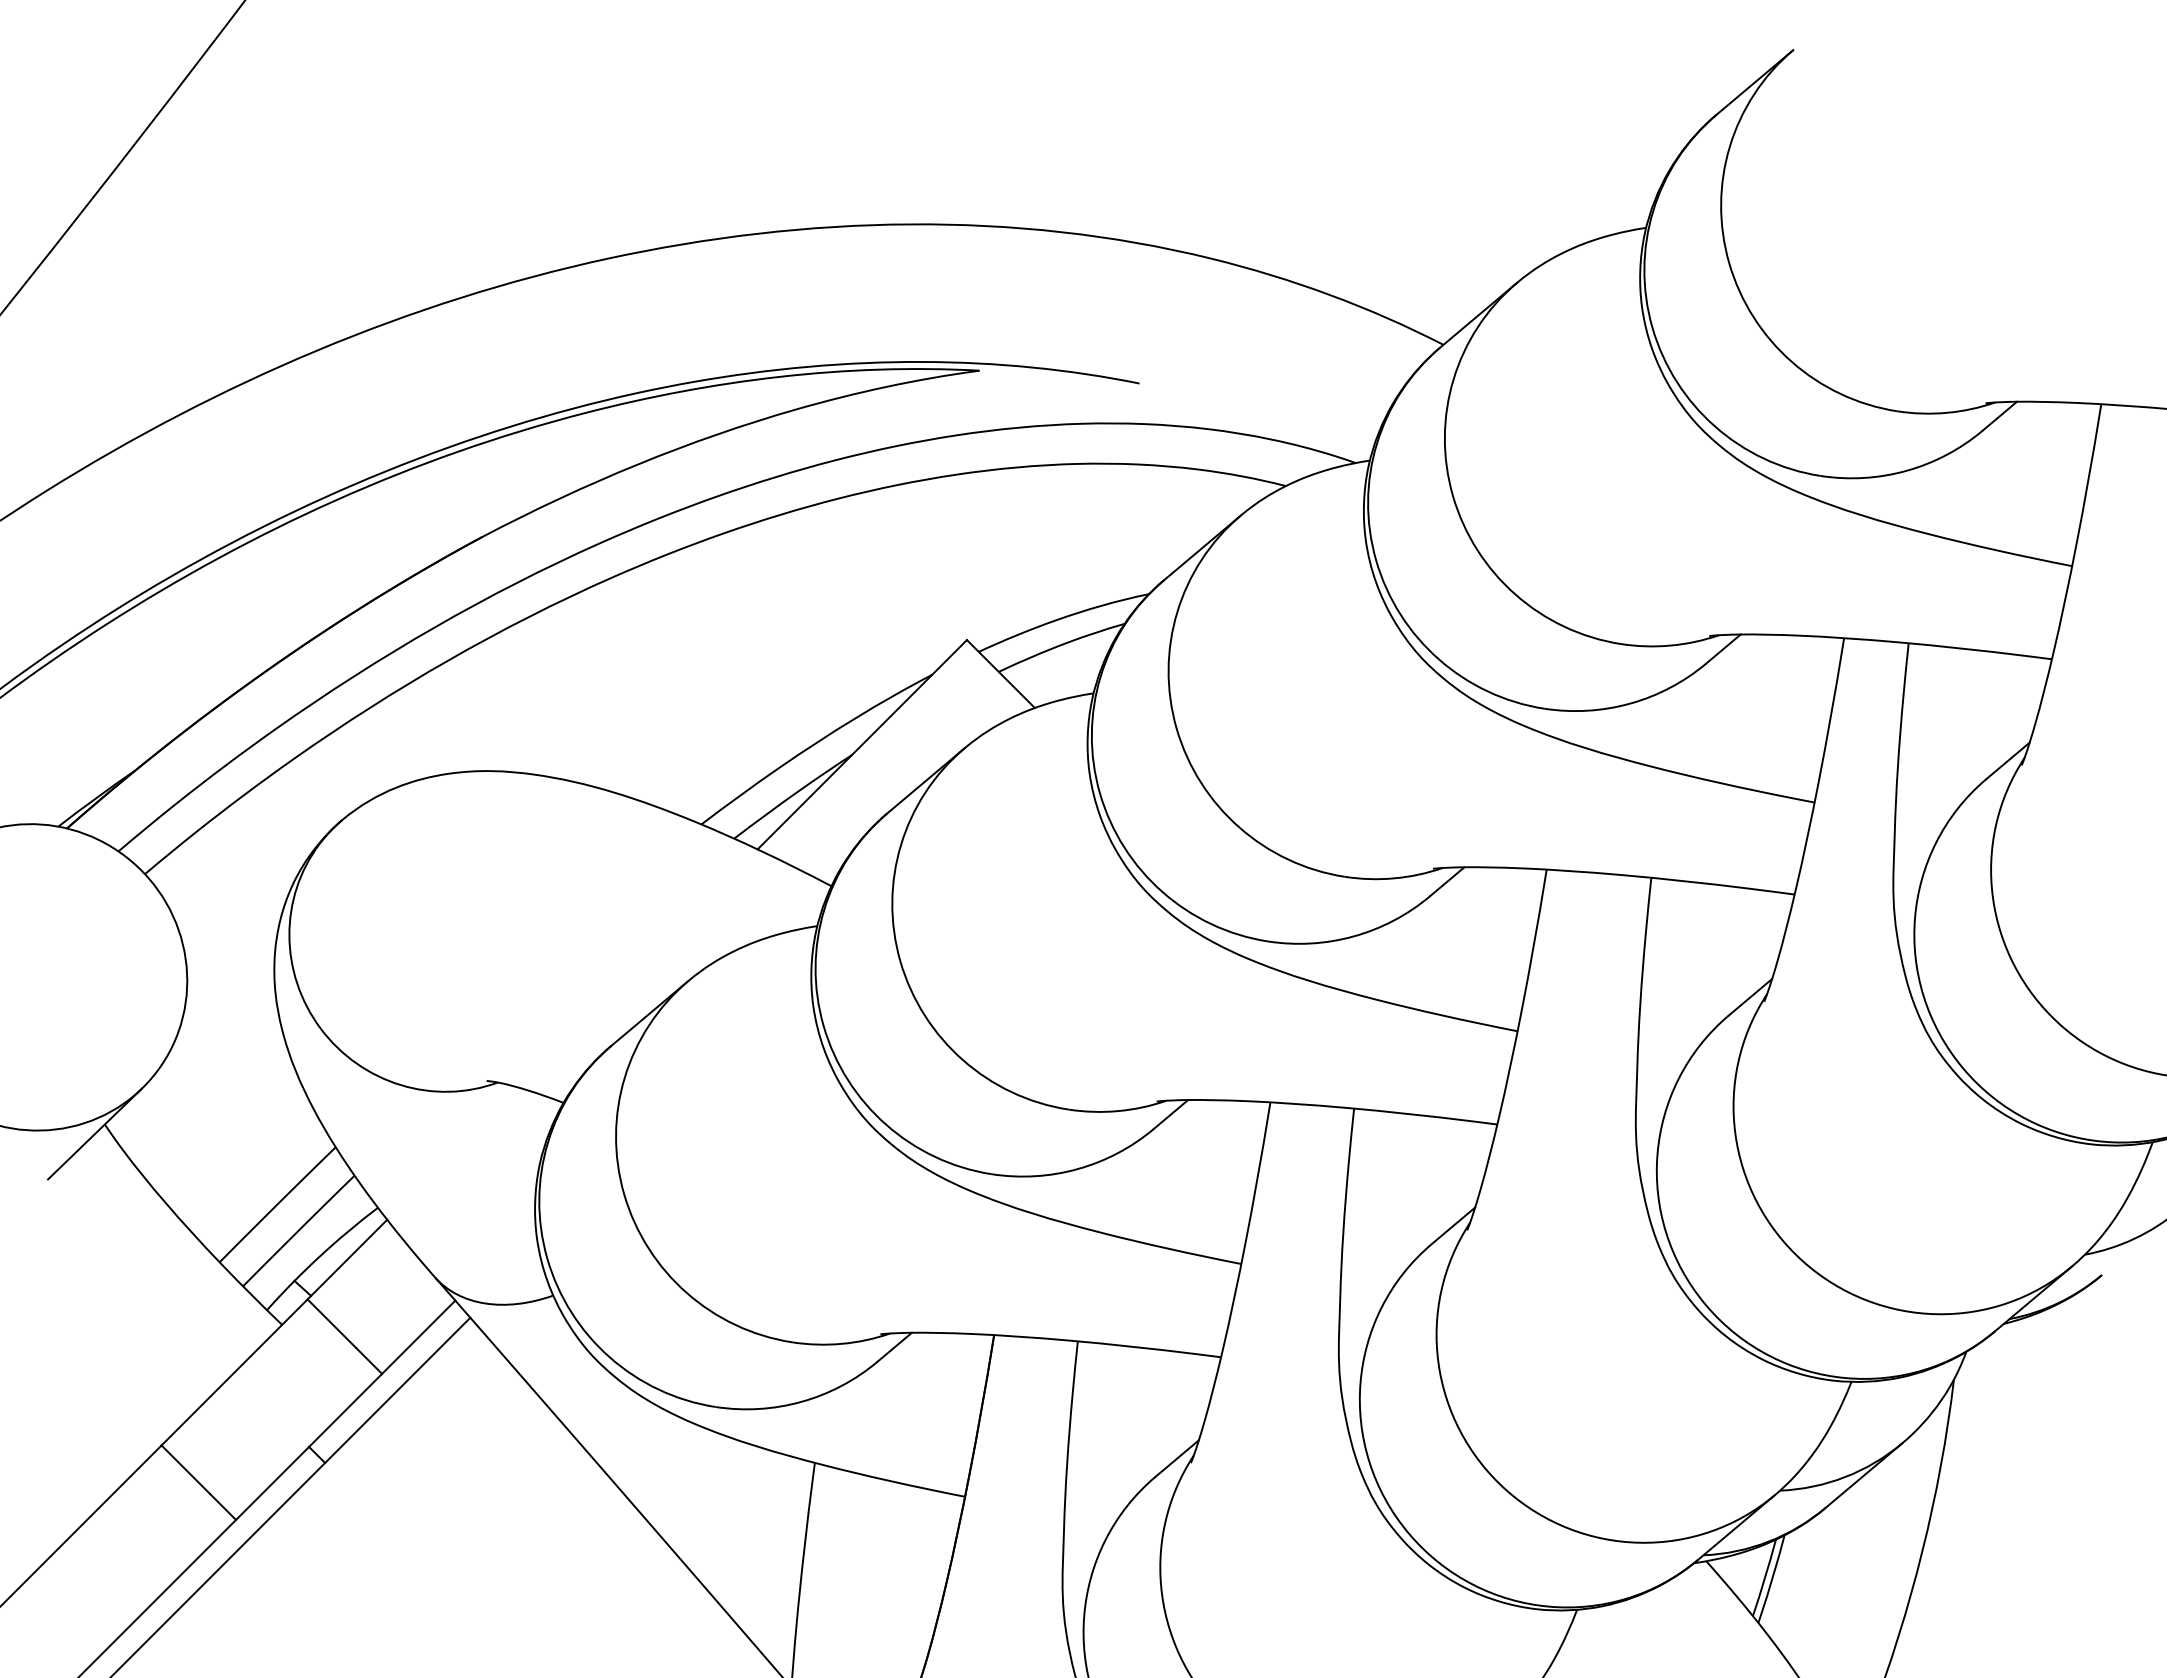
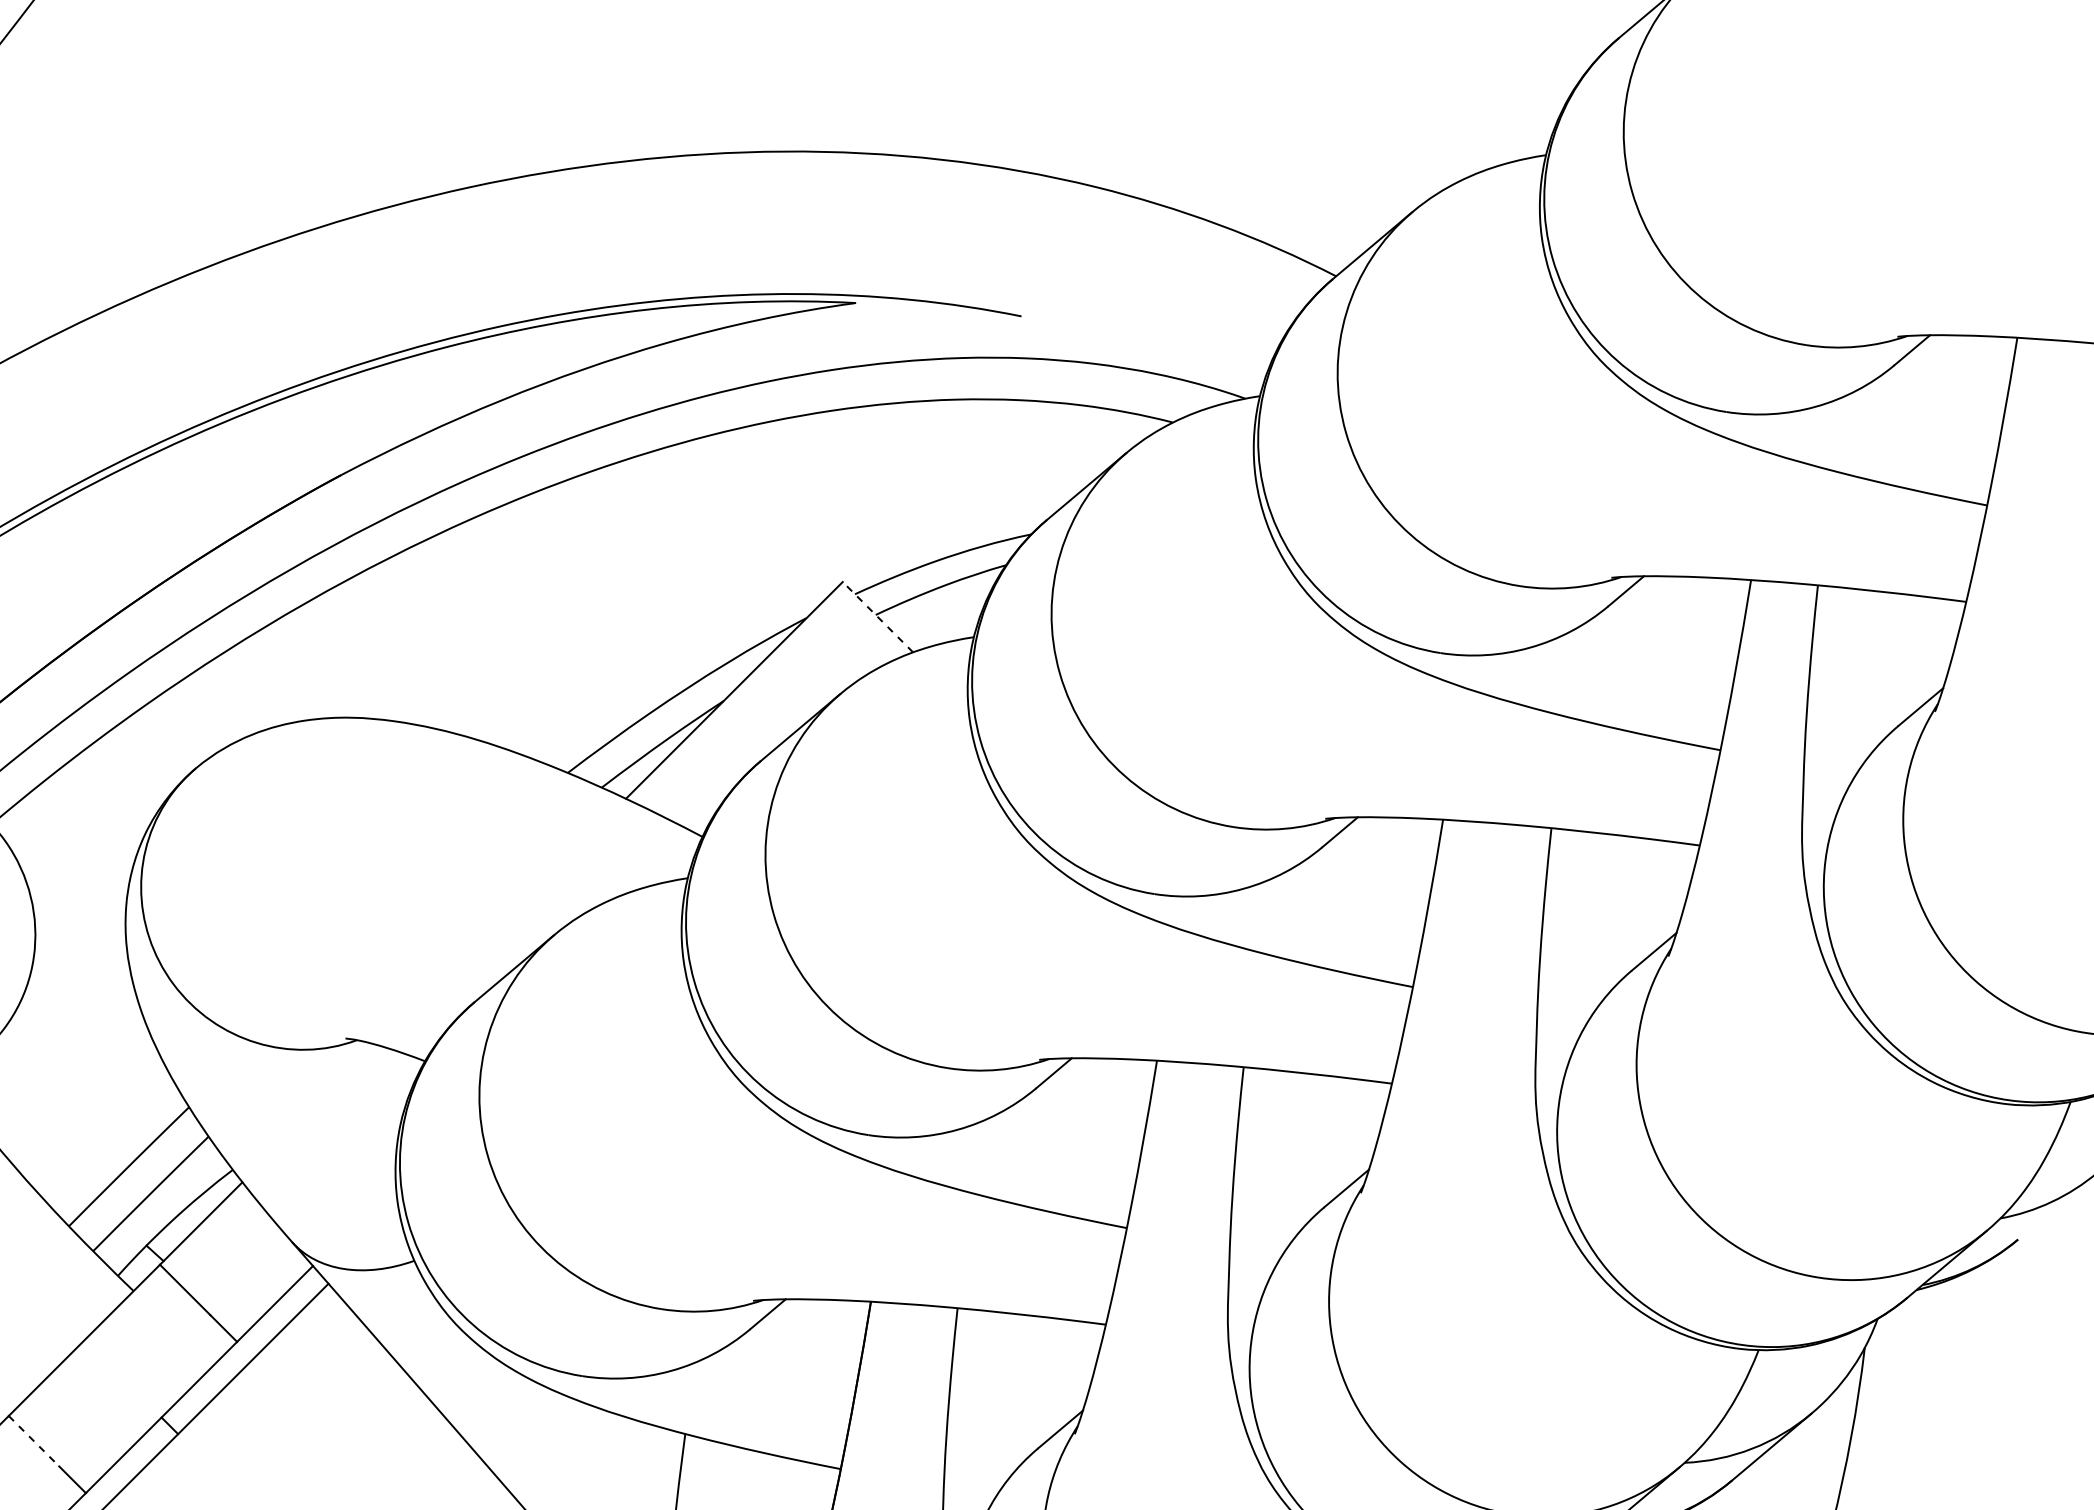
line: (1000, 673) -> (877, 616), solid -> dashed
line: (186, 1470) -> (34, 1441), solid -> dashed

